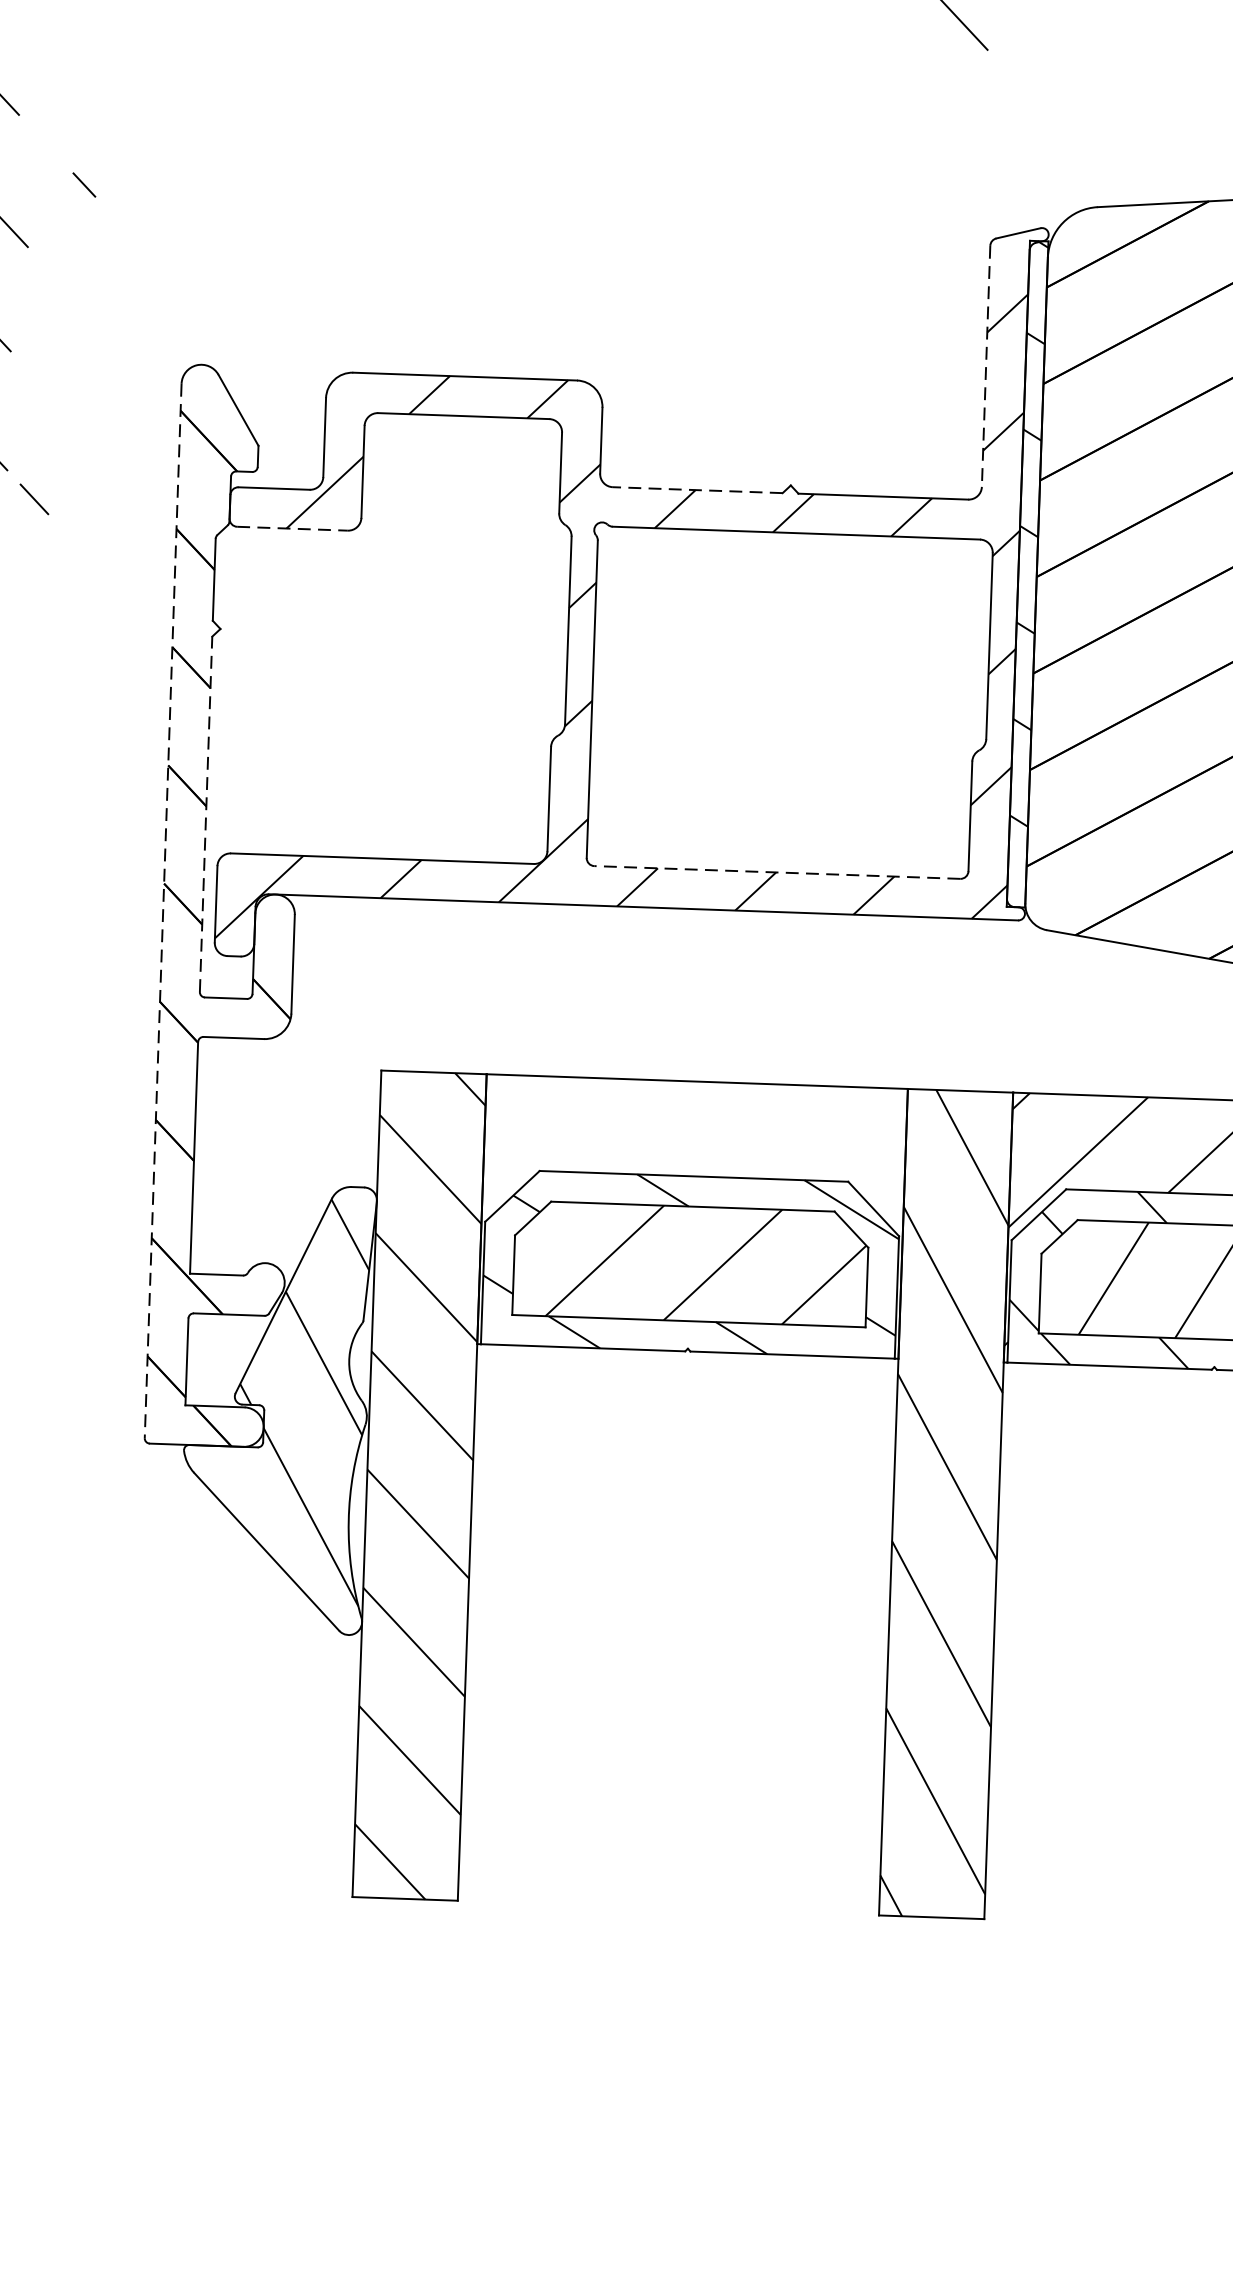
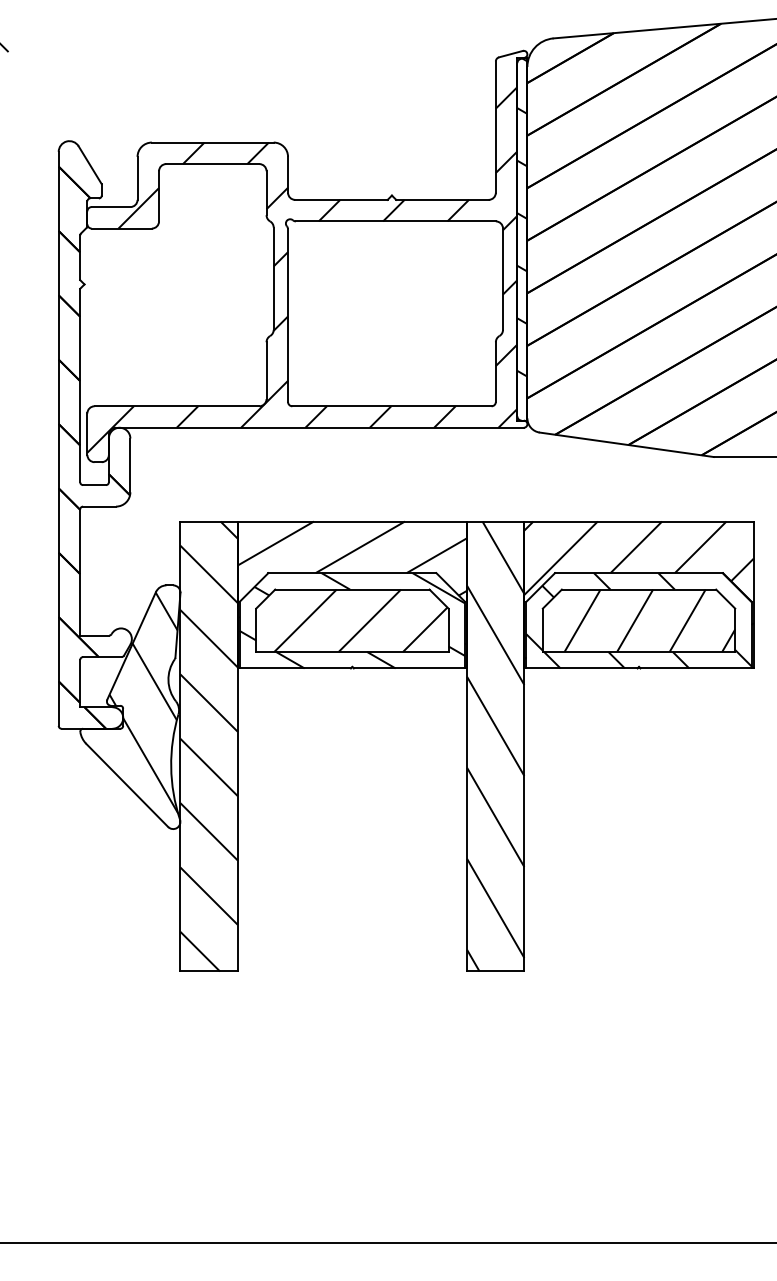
line: (985, 367) -> (495, 127), dashed -> solid
line: (696, 489) -> (340, 199), dashed -> solid
line: (293, 528) -> (122, 228), dashed -> solid
line: (206, 814) -> (80, 385), dashed -> solid
line: (776, 872) -> (391, 406), dashed -> solid
line: (162, 912) -> (58, 439), dashed -> solid
hatch: (693, 1193) -> (352, 582), added

